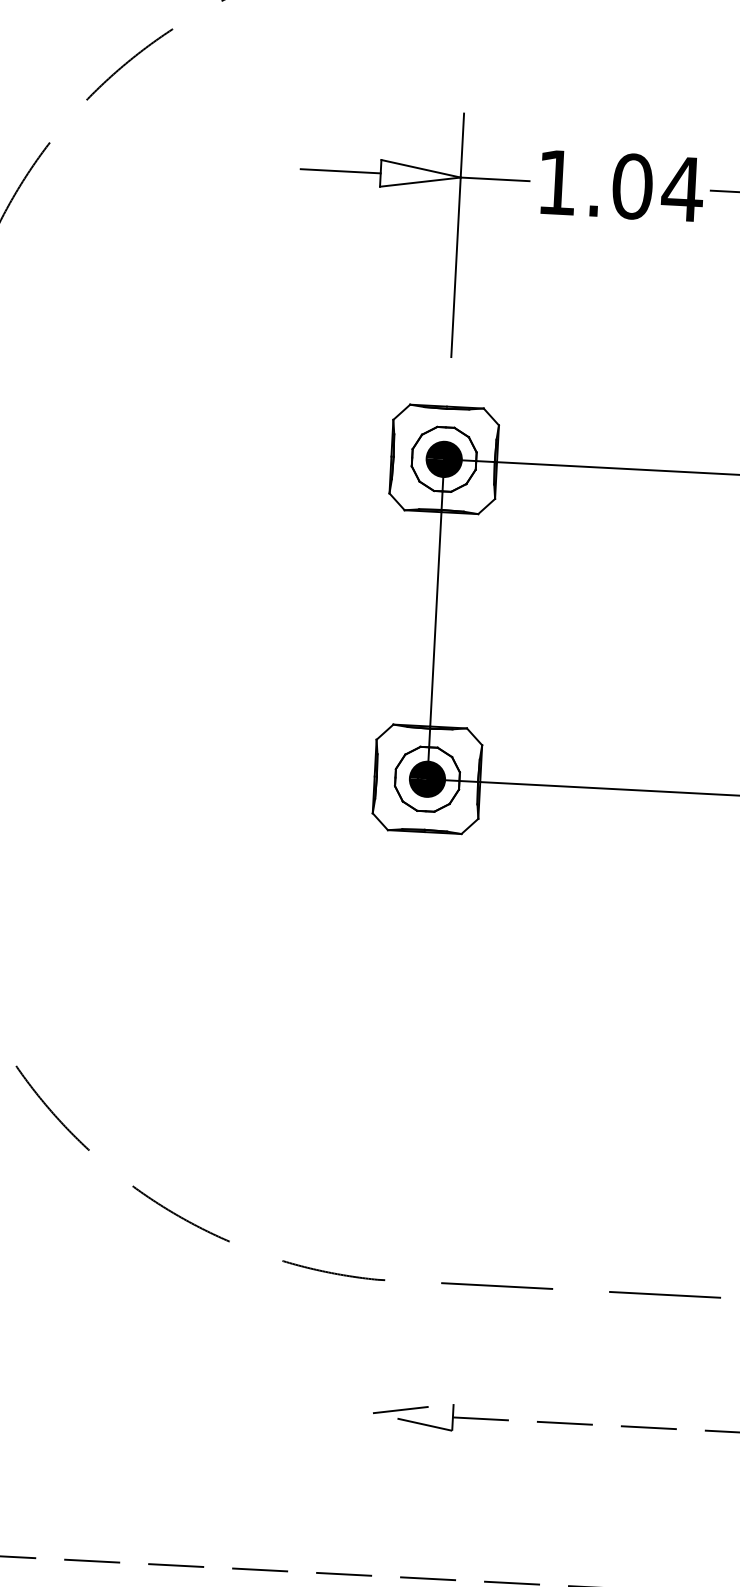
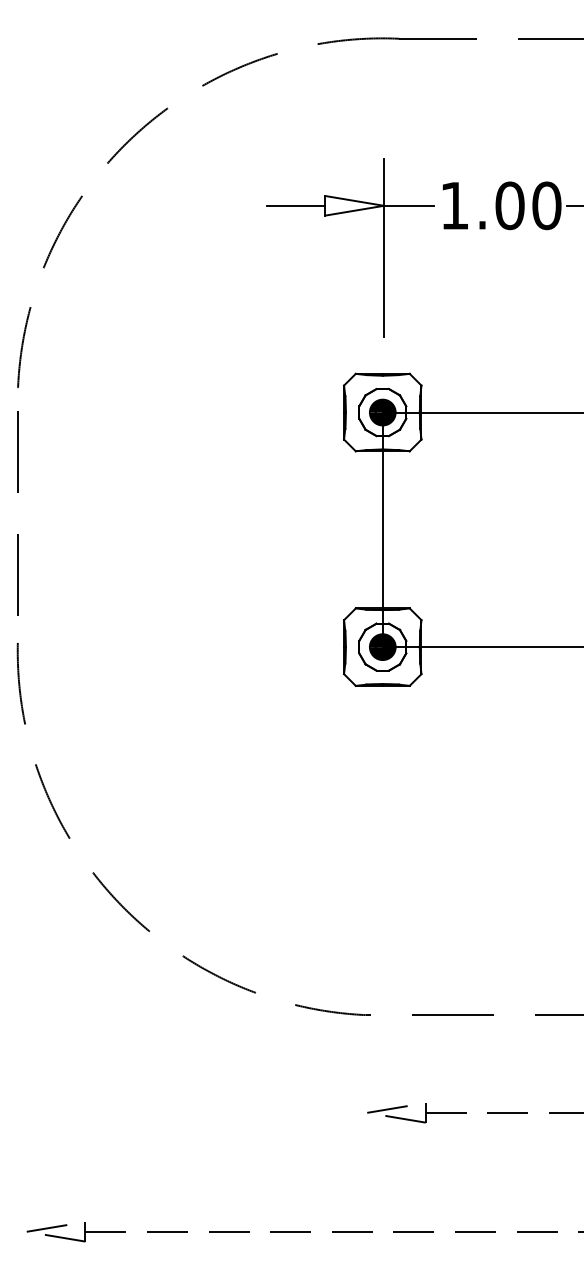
text: (682, 188) -> (546, 205), 1.04 -> 1.00

